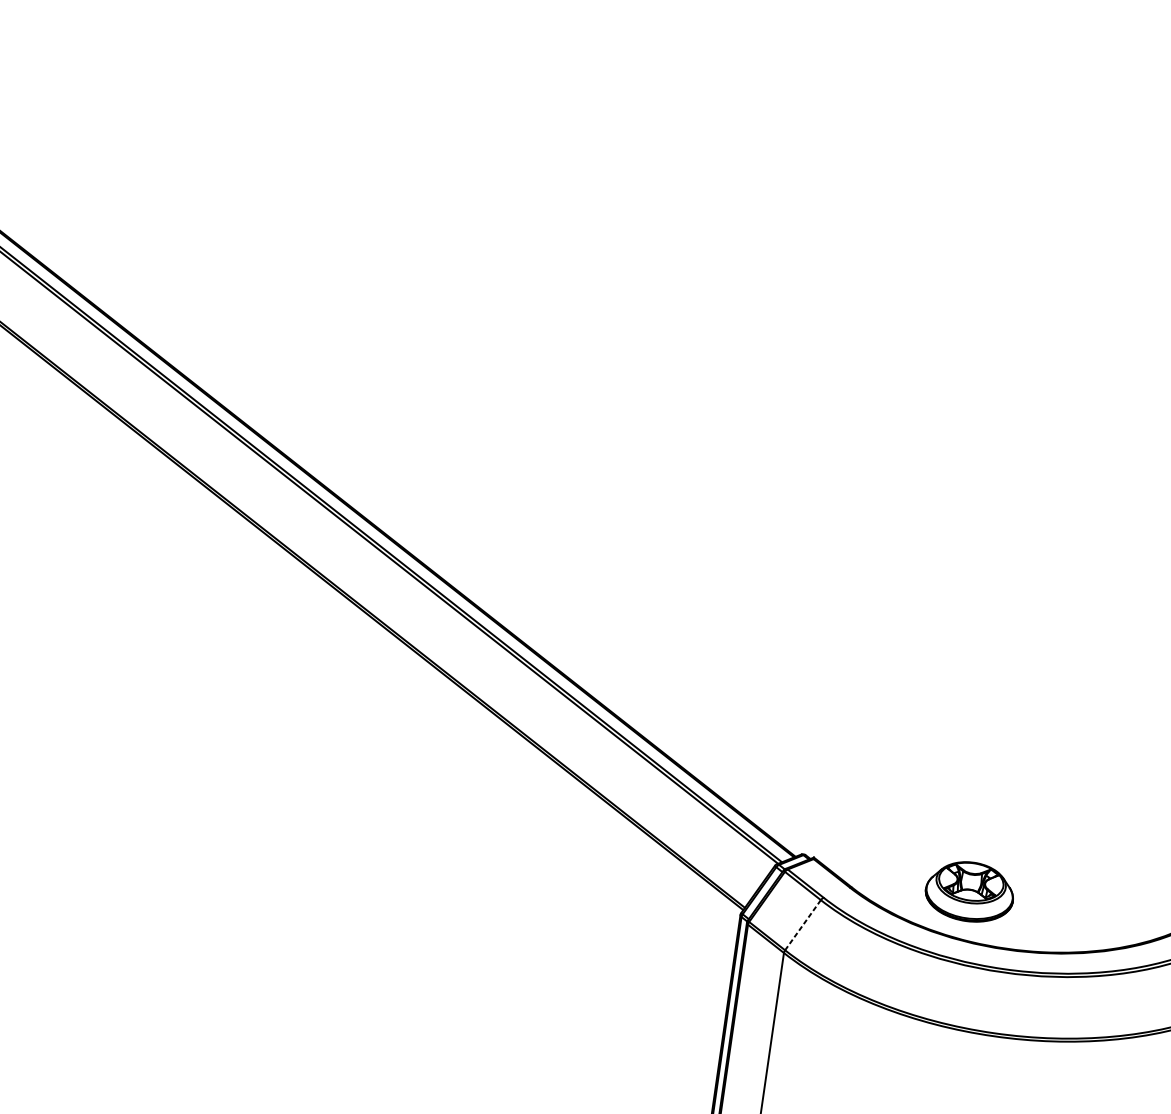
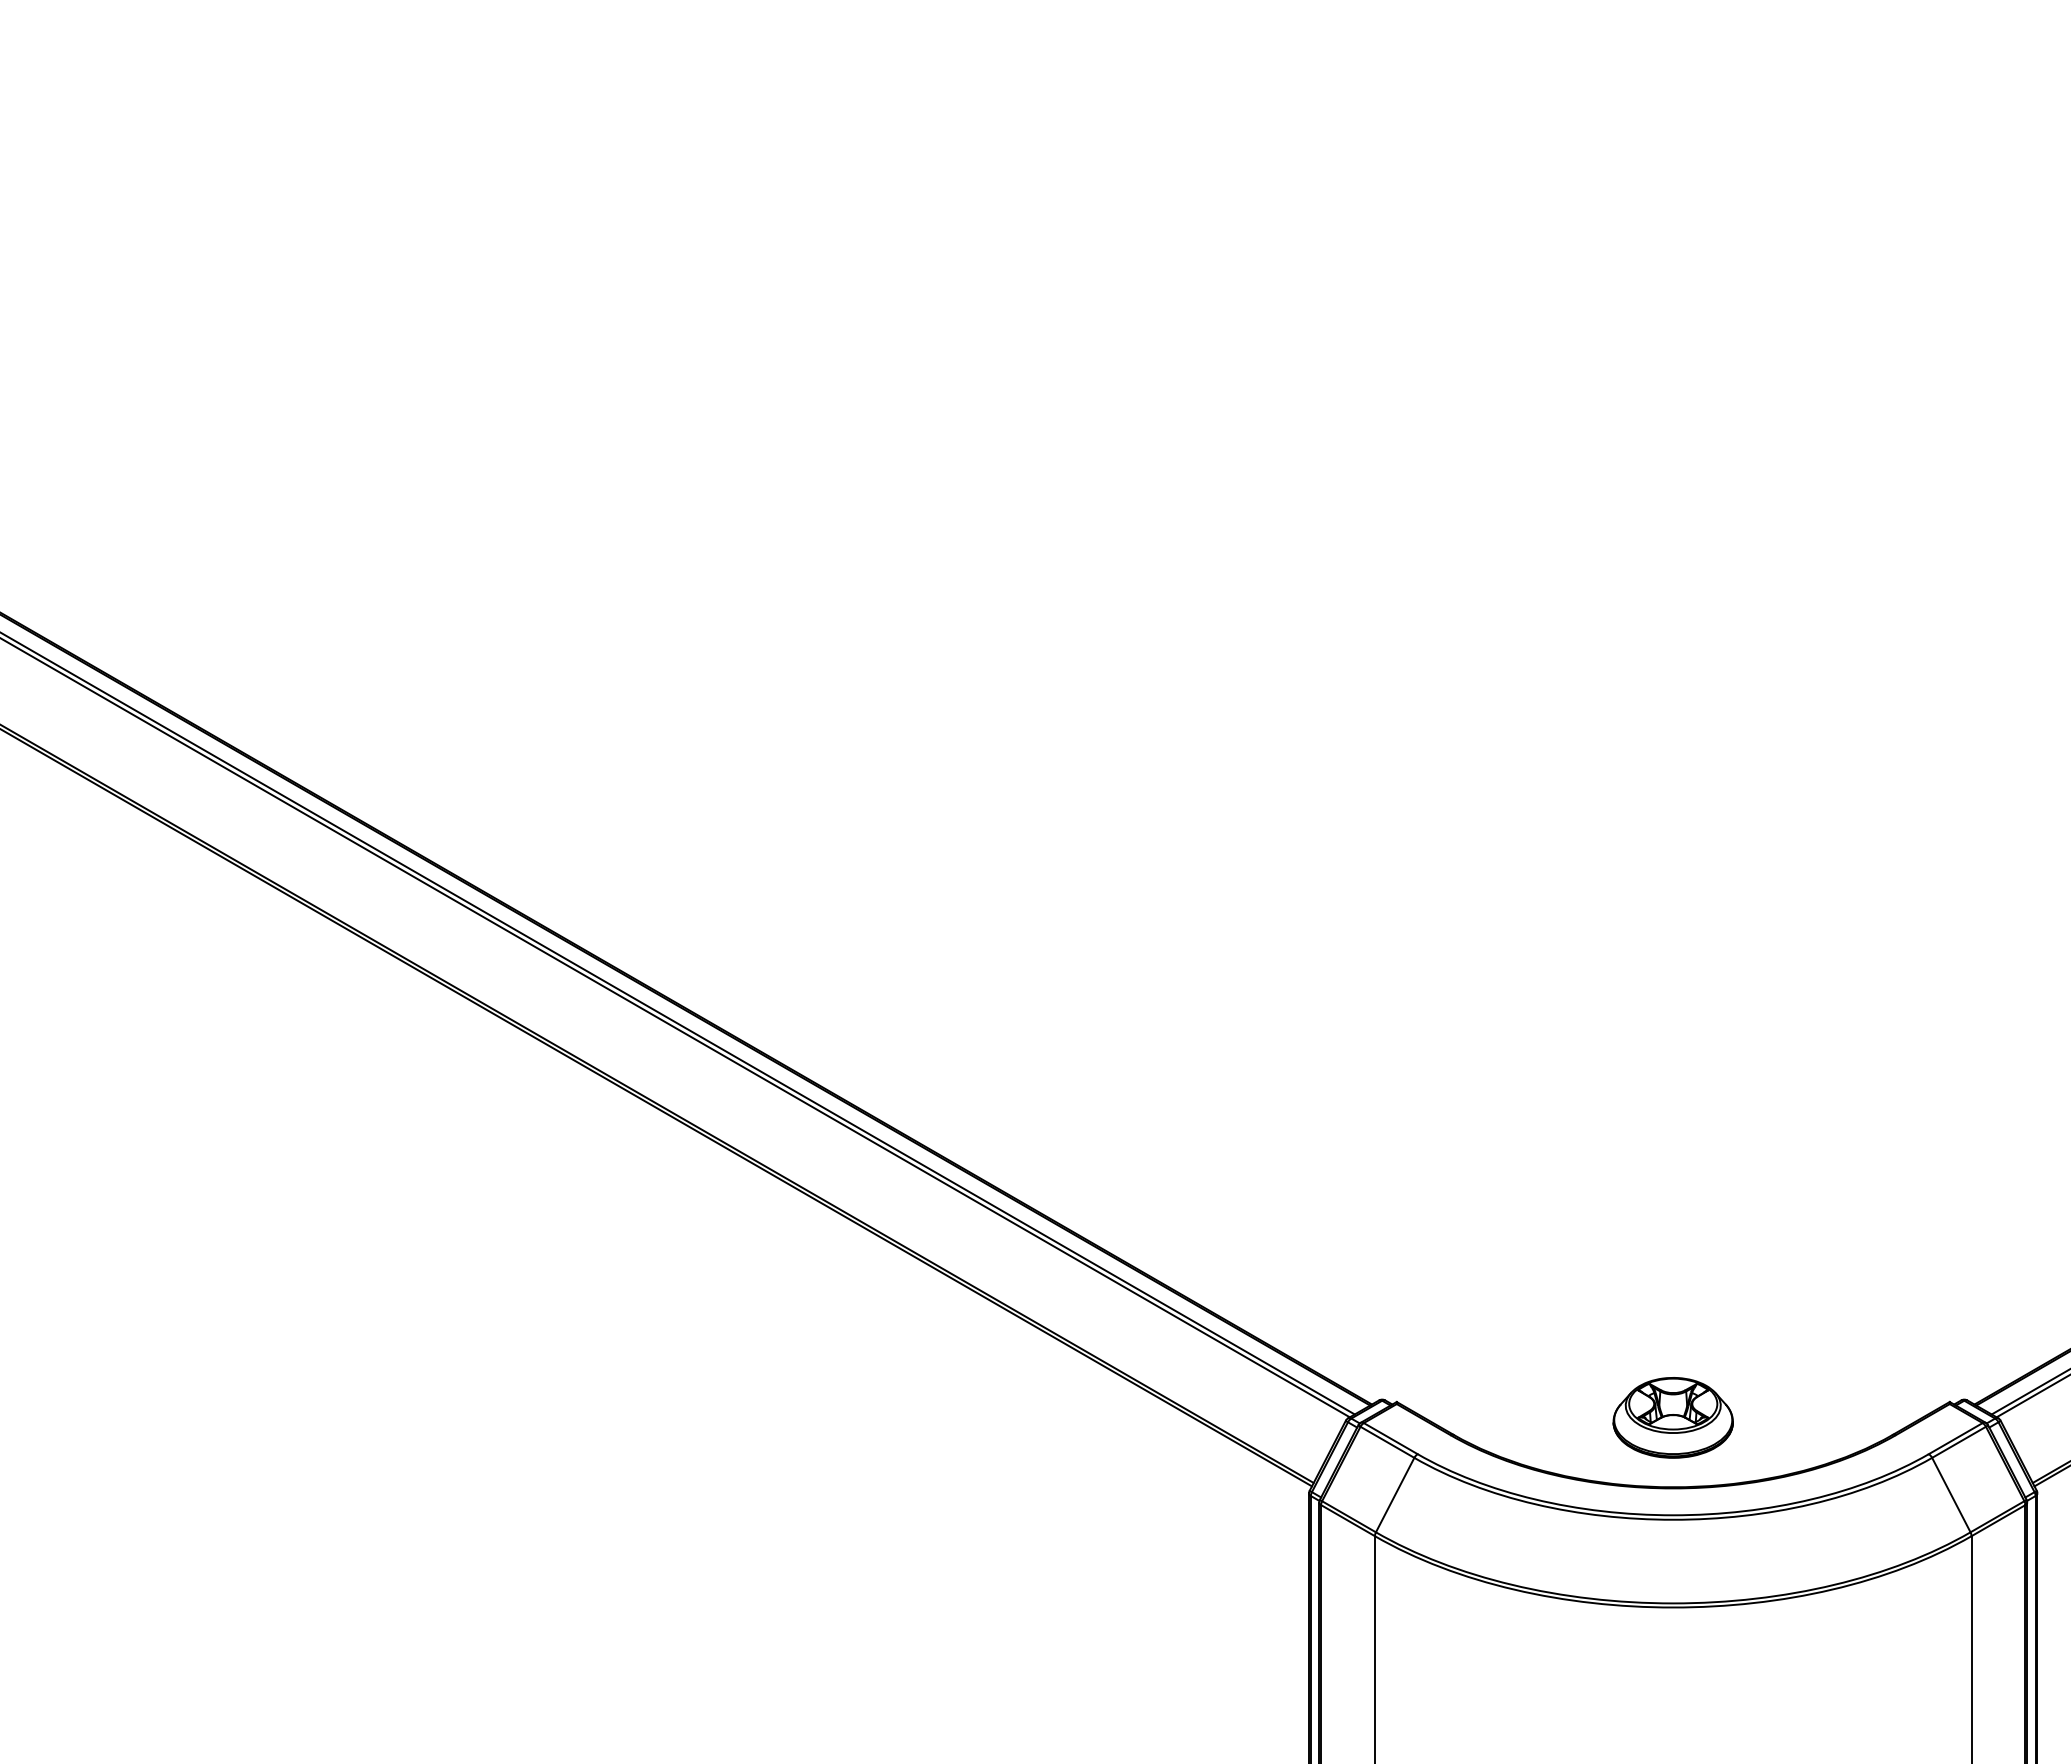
part: (969, 891) -> (1672, 1417), moved
line: (803, 925) -> (1395, 1495), dashed -> solid

